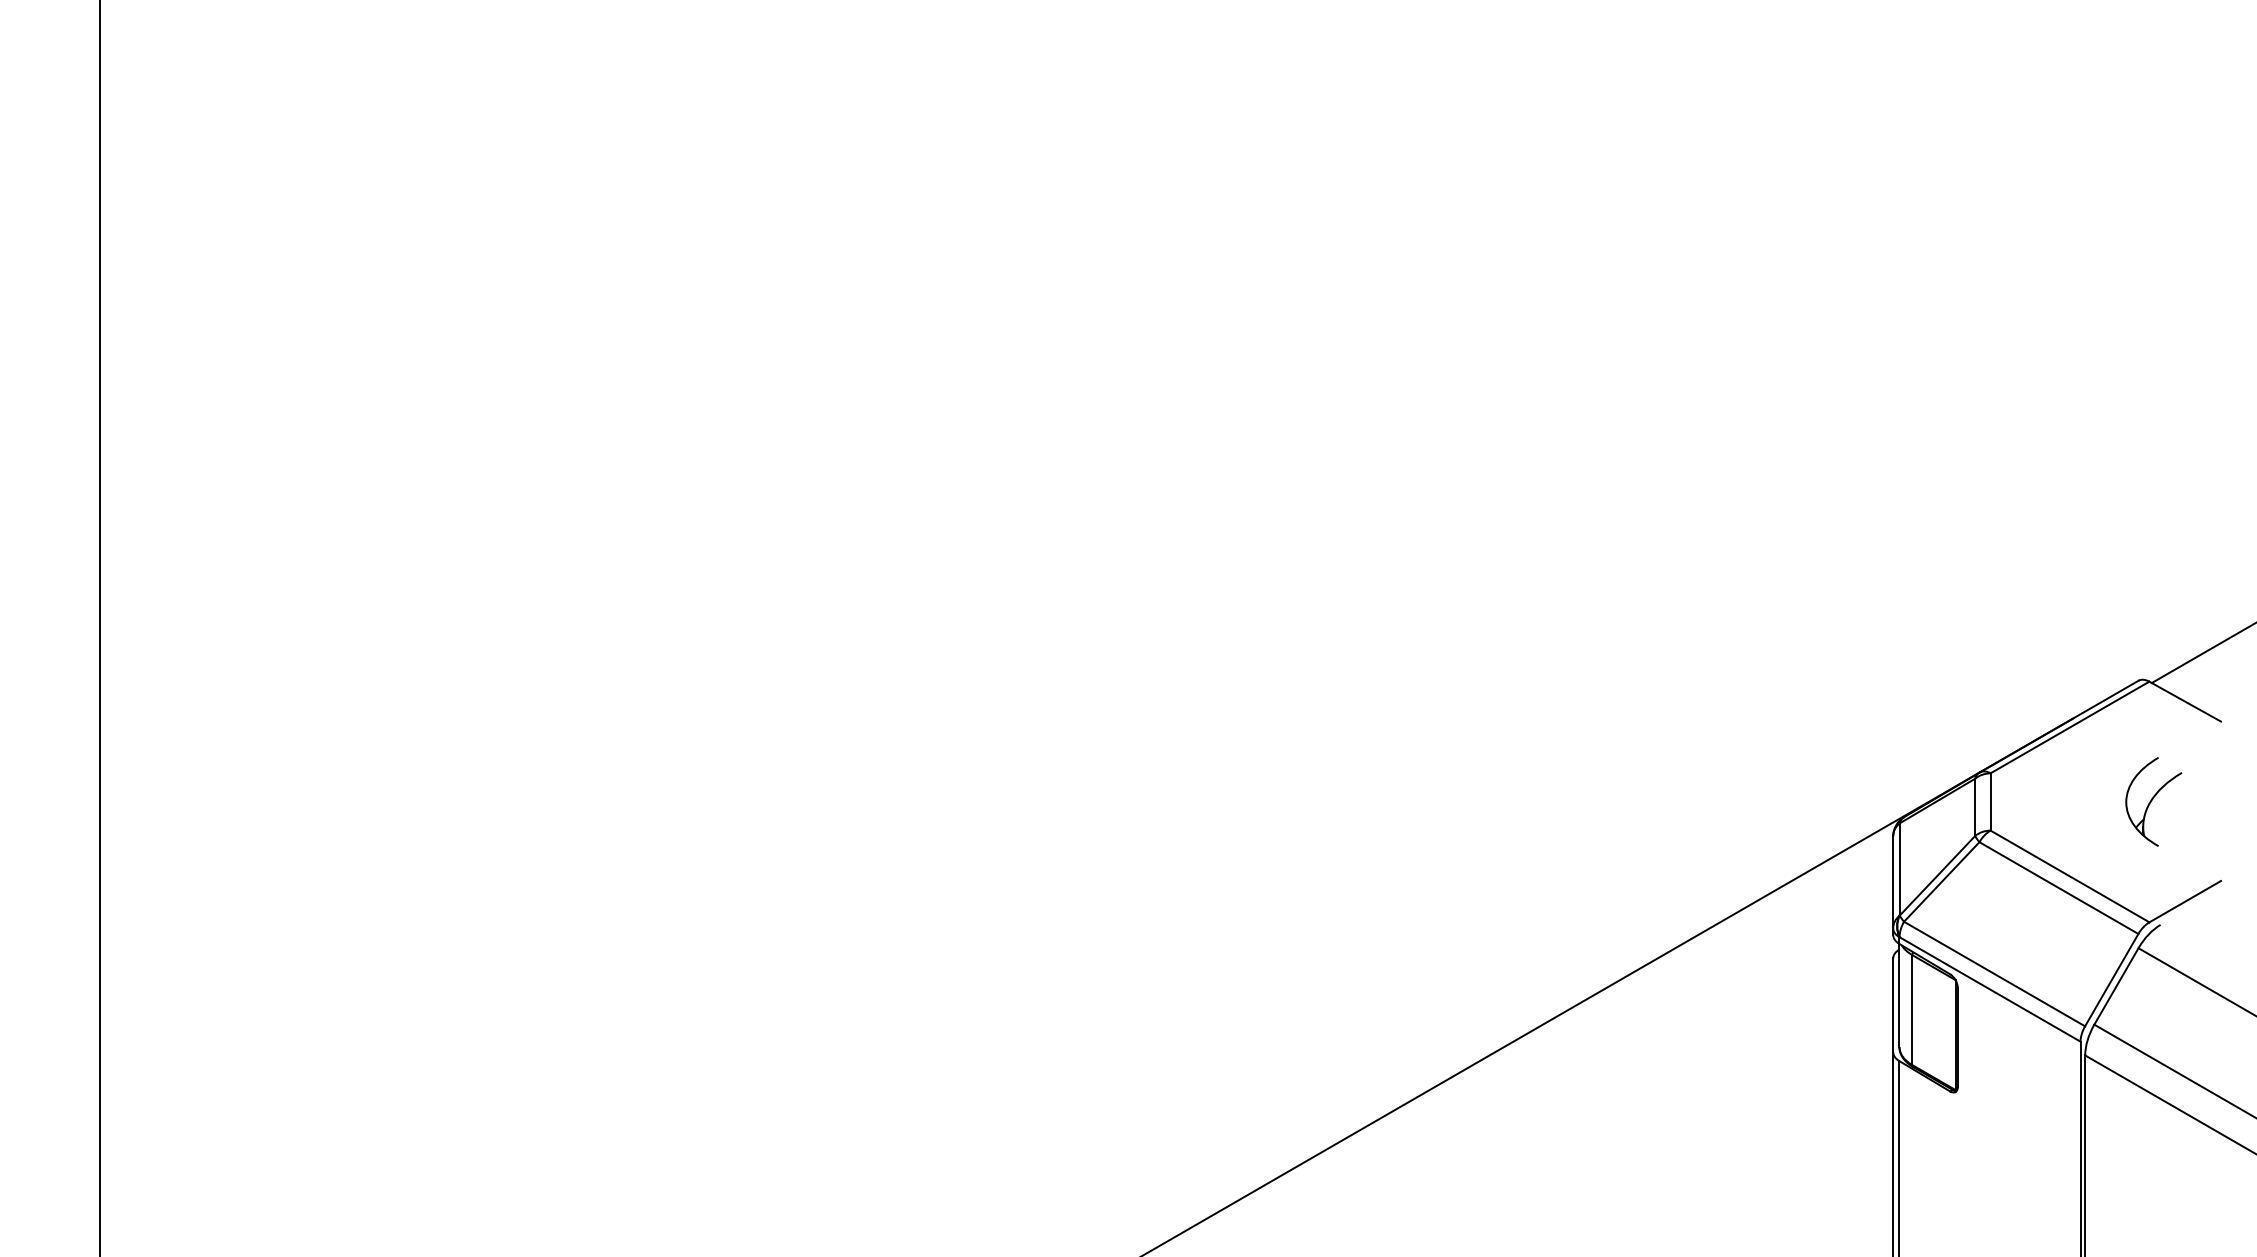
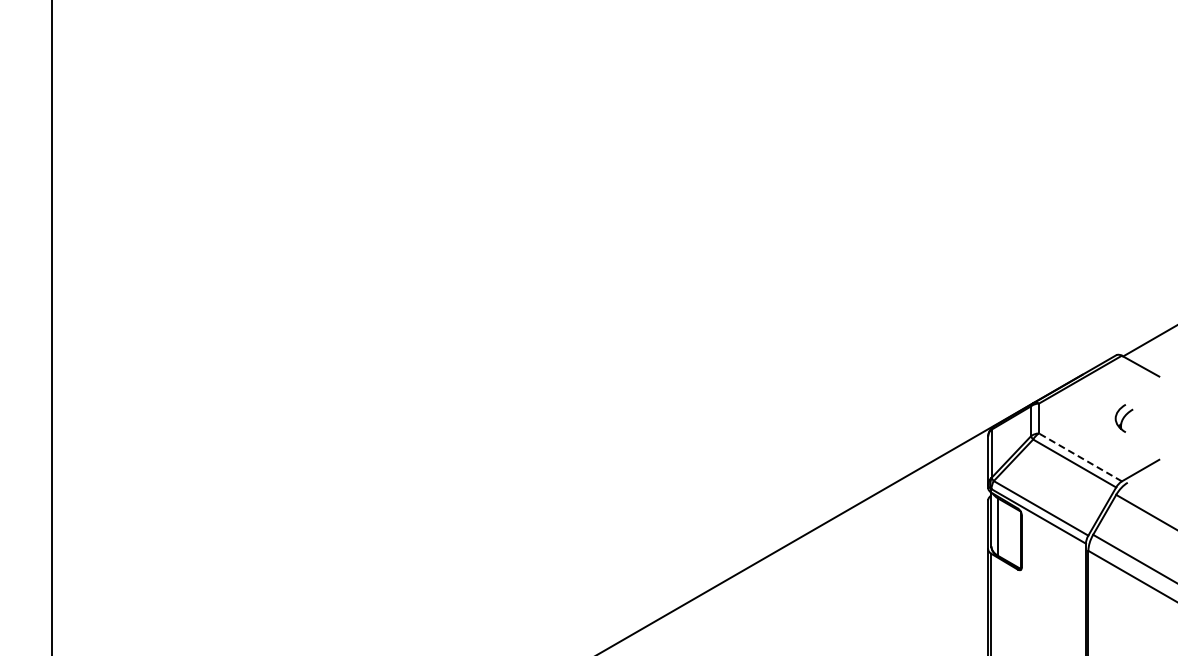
part: (2154, 801) -> (1124, 418), size x0.6
line: (2070, 876) -> (1080, 457), solid -> dashed

